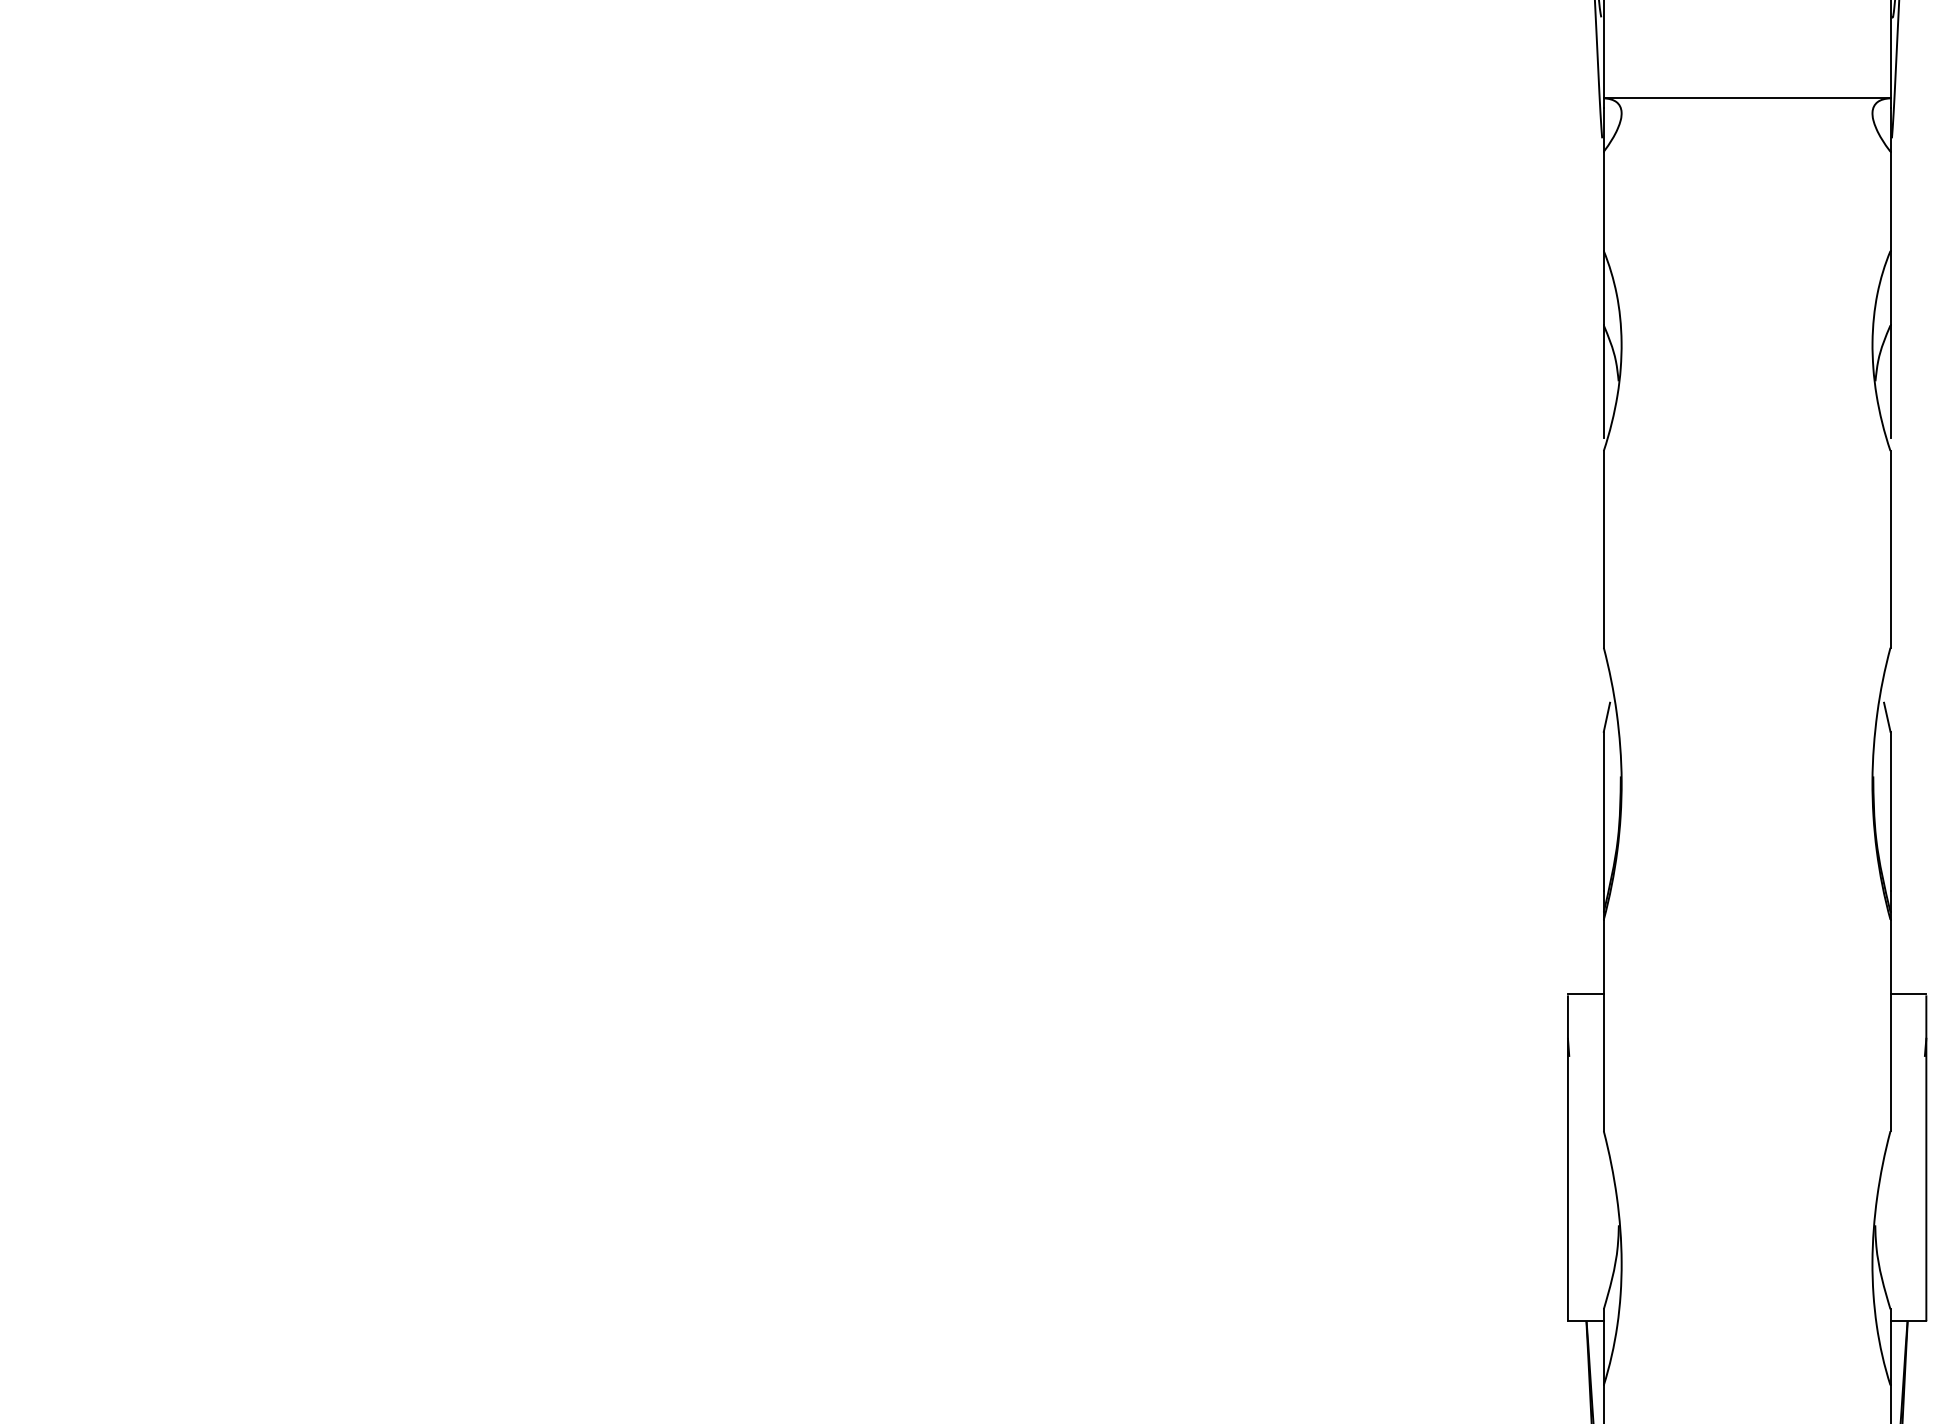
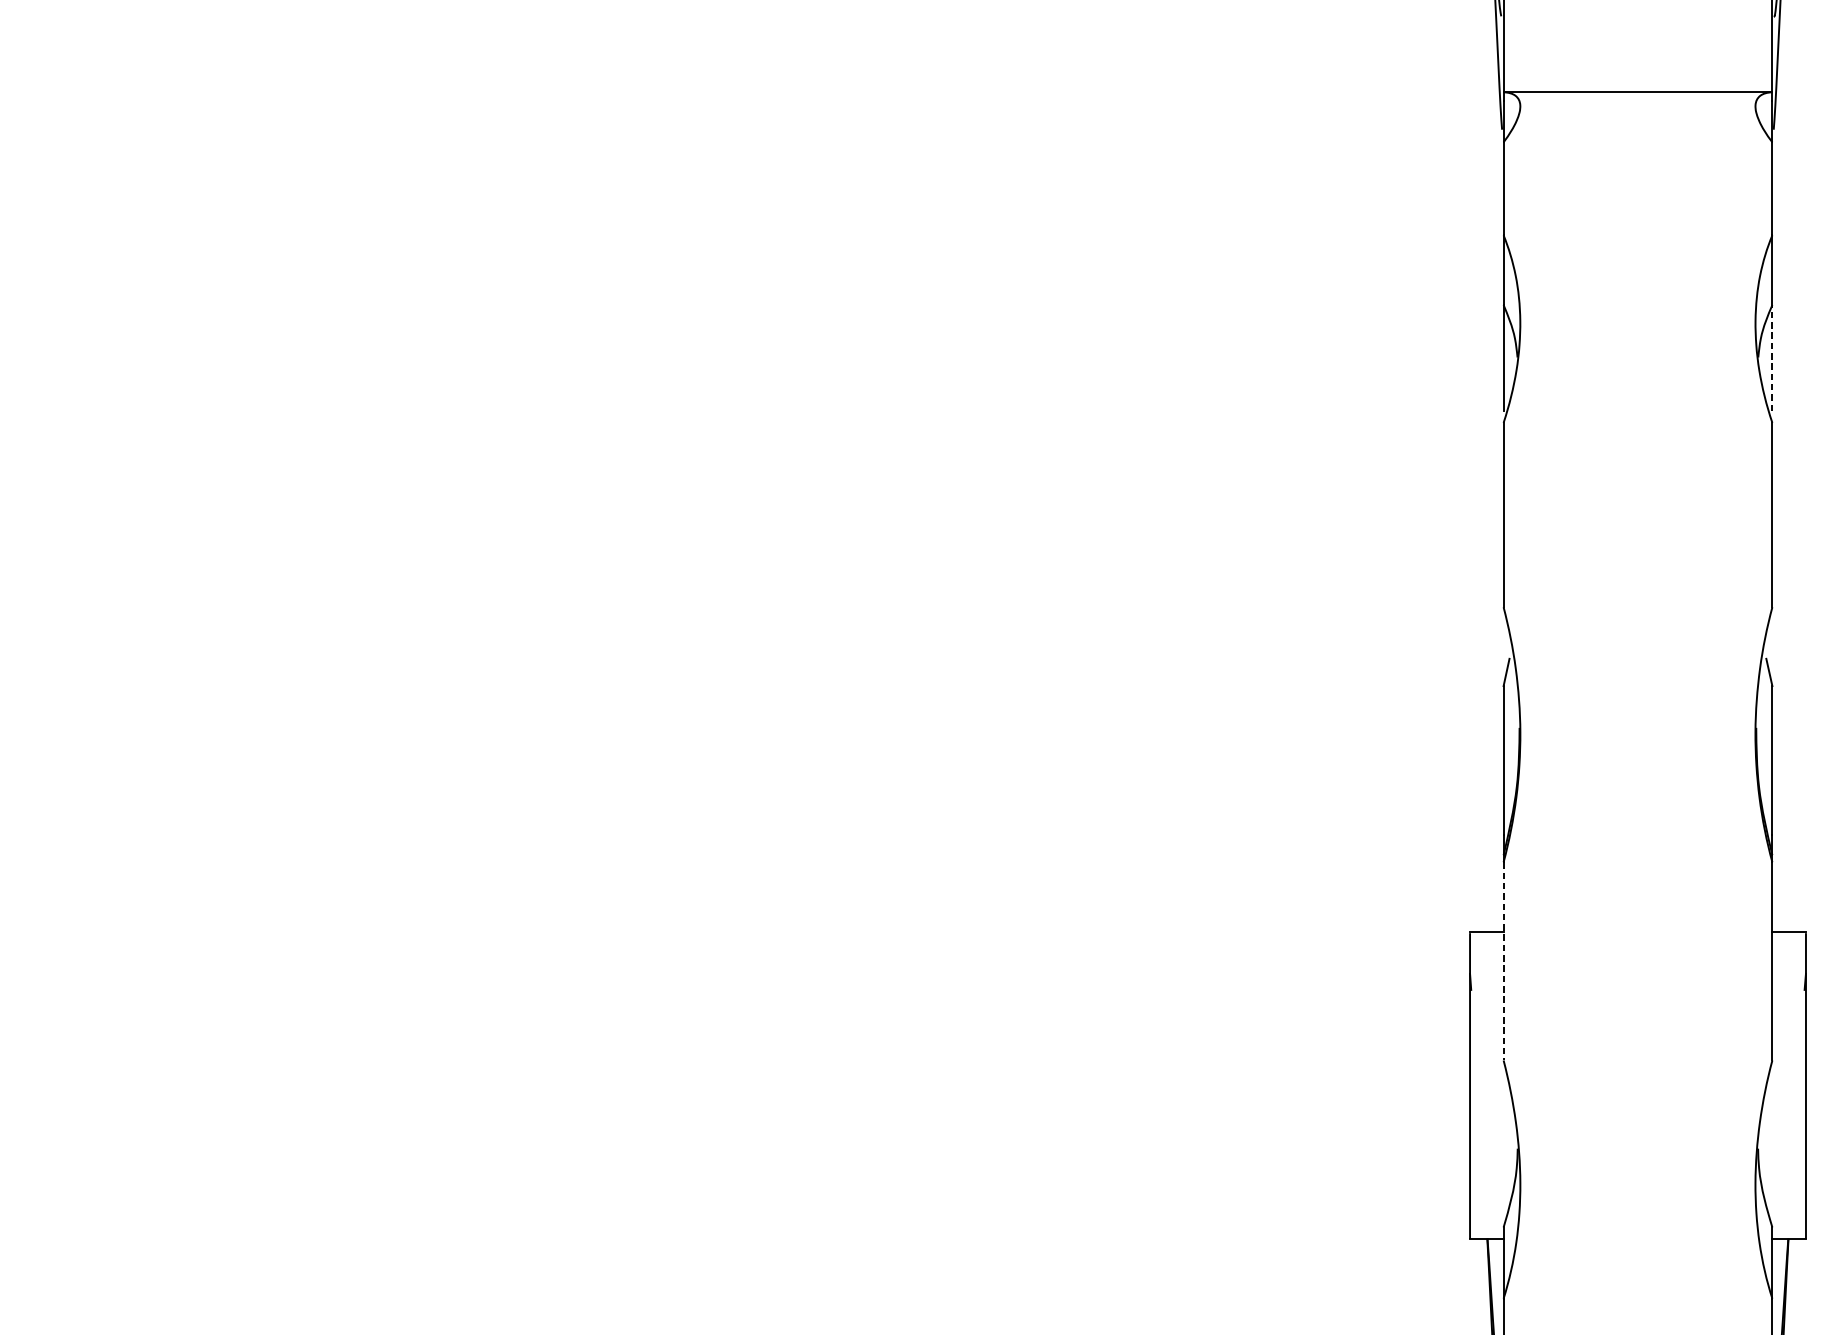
line: (1890, 381) -> (1772, 357), solid -> dashed
line: (1603, 1025) -> (1503, 961), solid -> dashed

